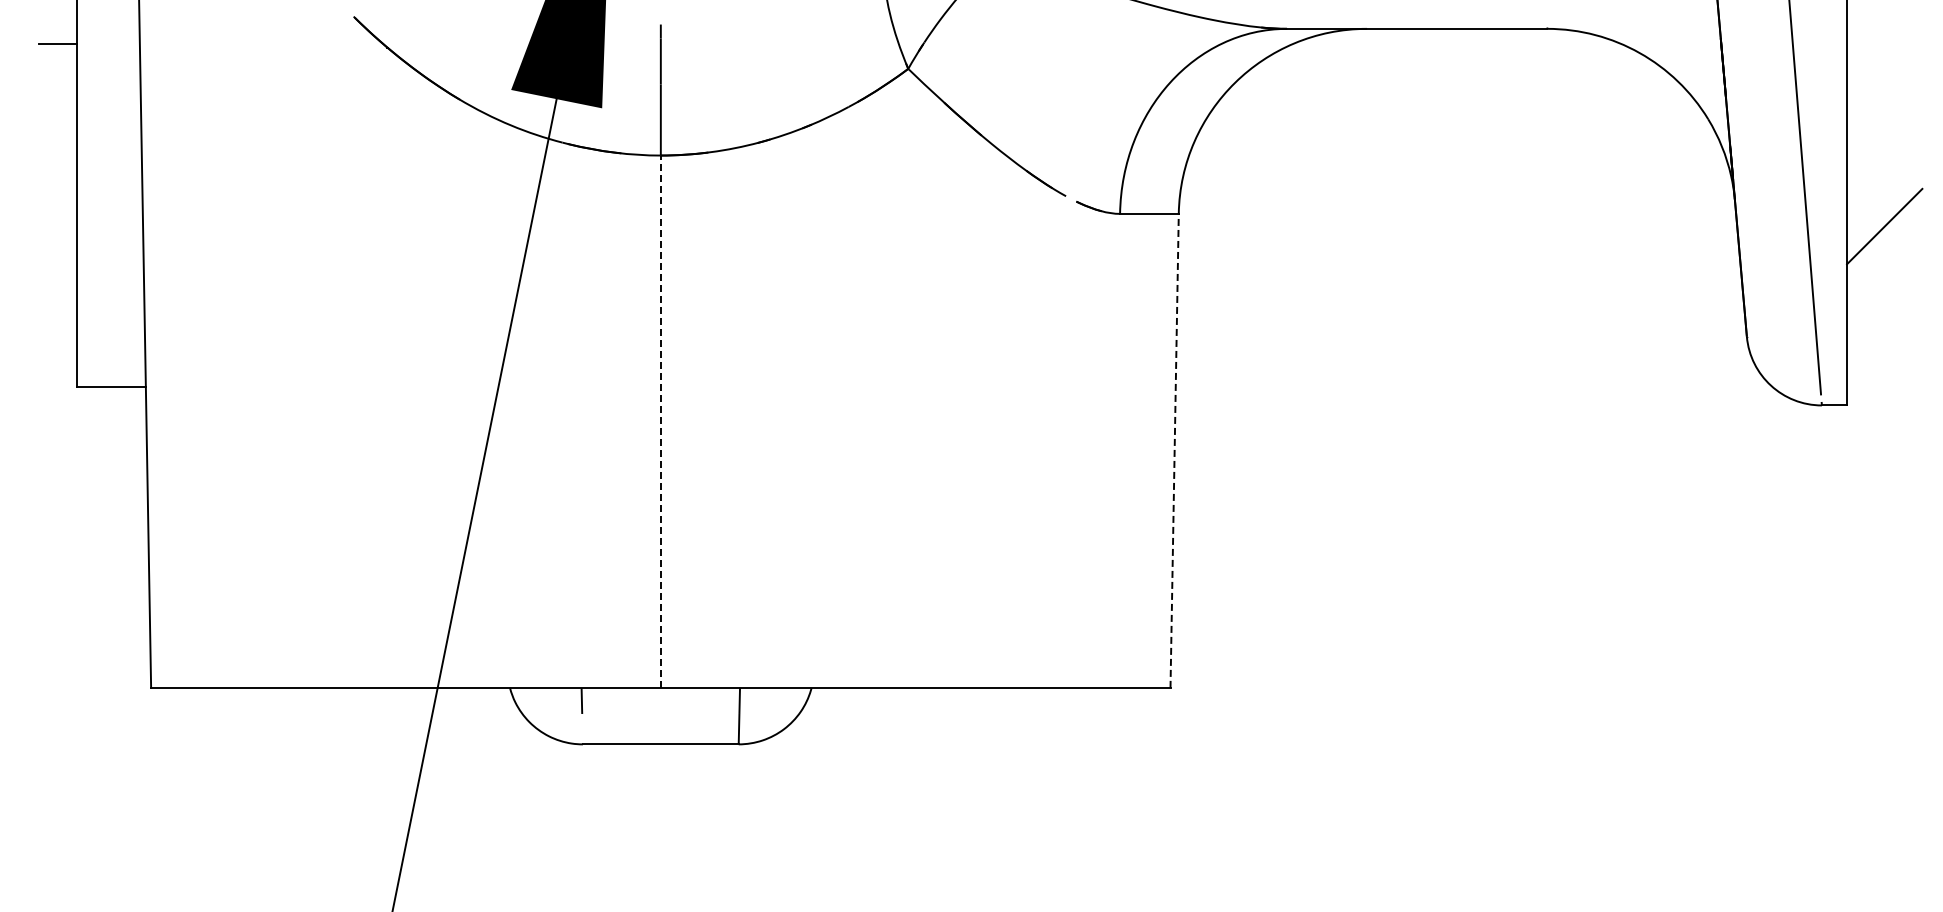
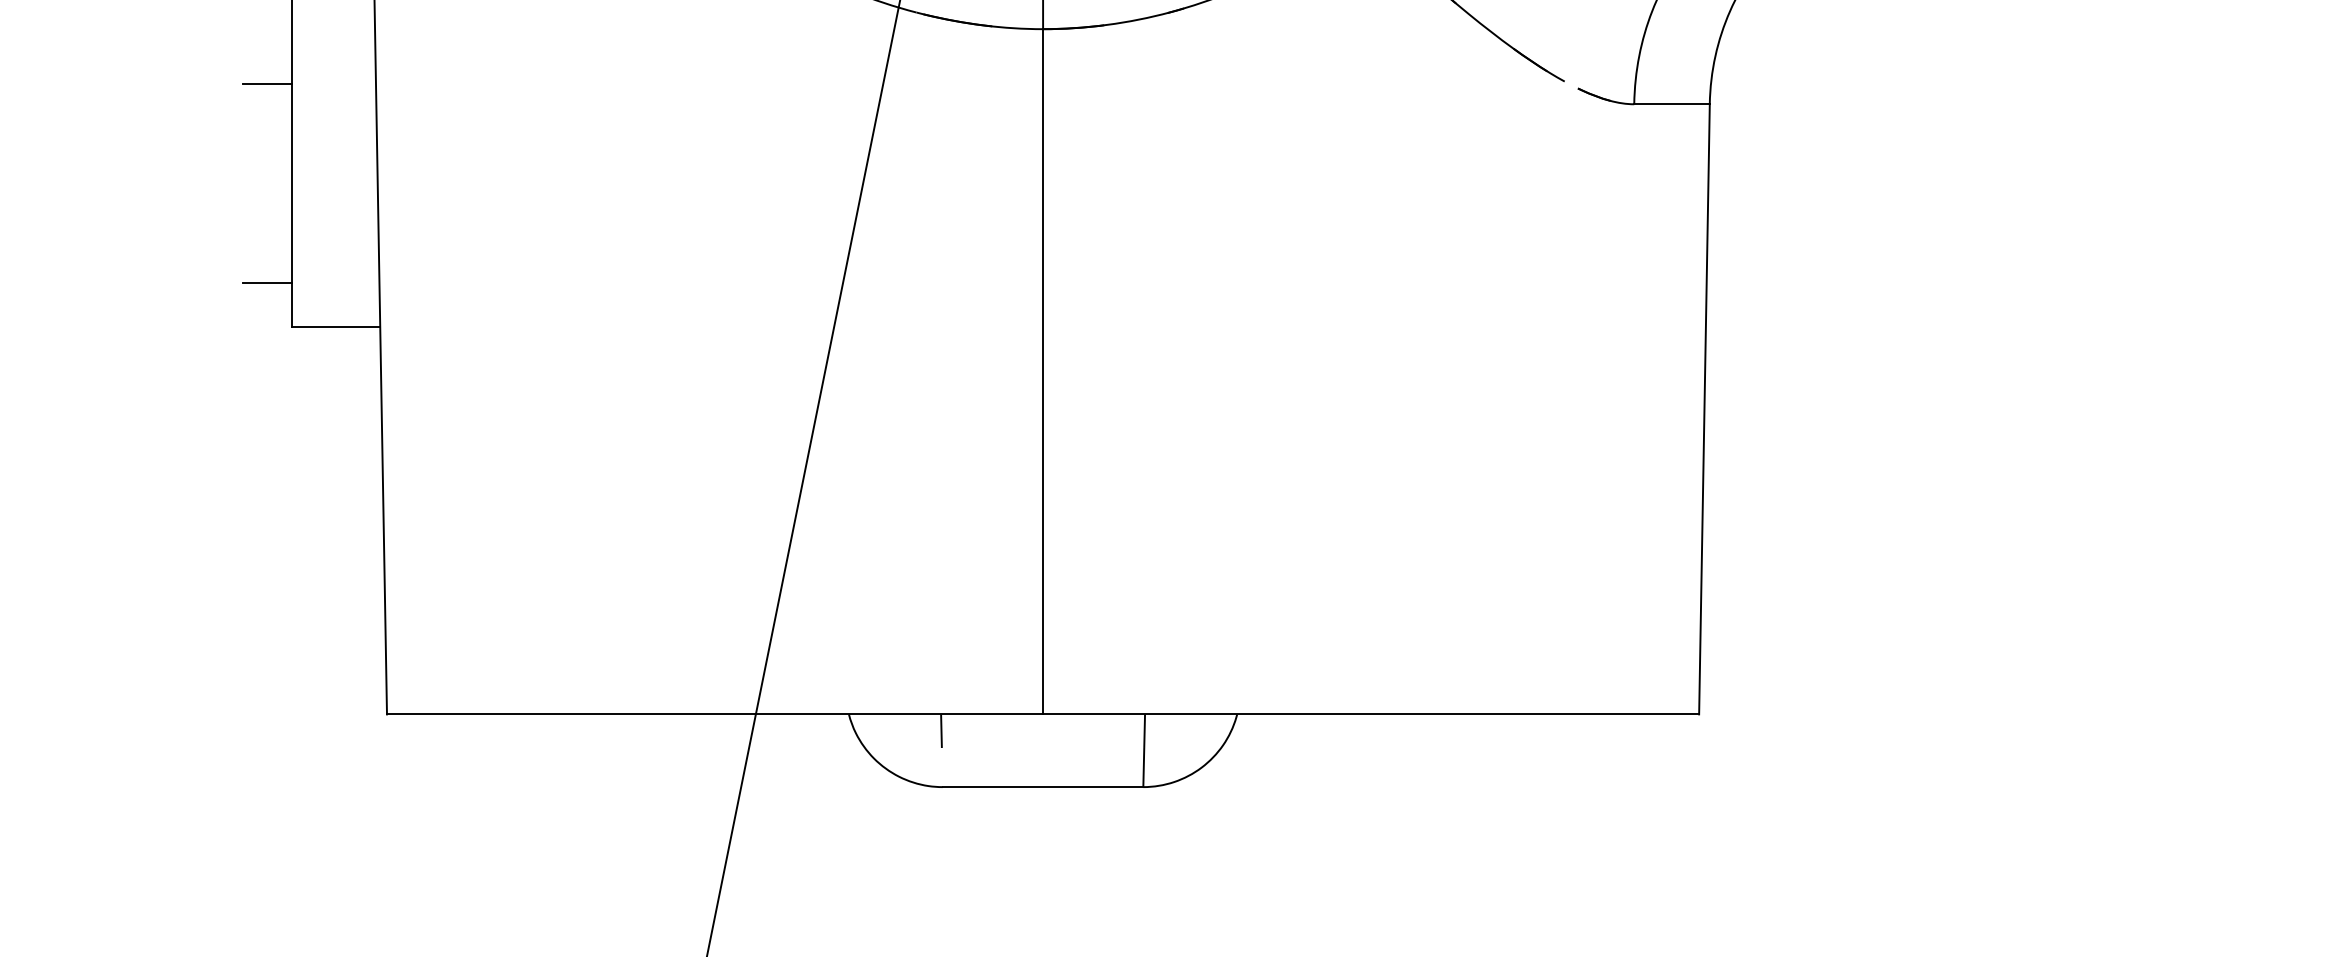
line: (58, 198) -> (267, 84), added
line: (58, 352) -> (267, 282), added
line: (660, 421) -> (1042, 371), dashed -> solid
line: (1174, 450) -> (1704, 408), dashed -> solid

